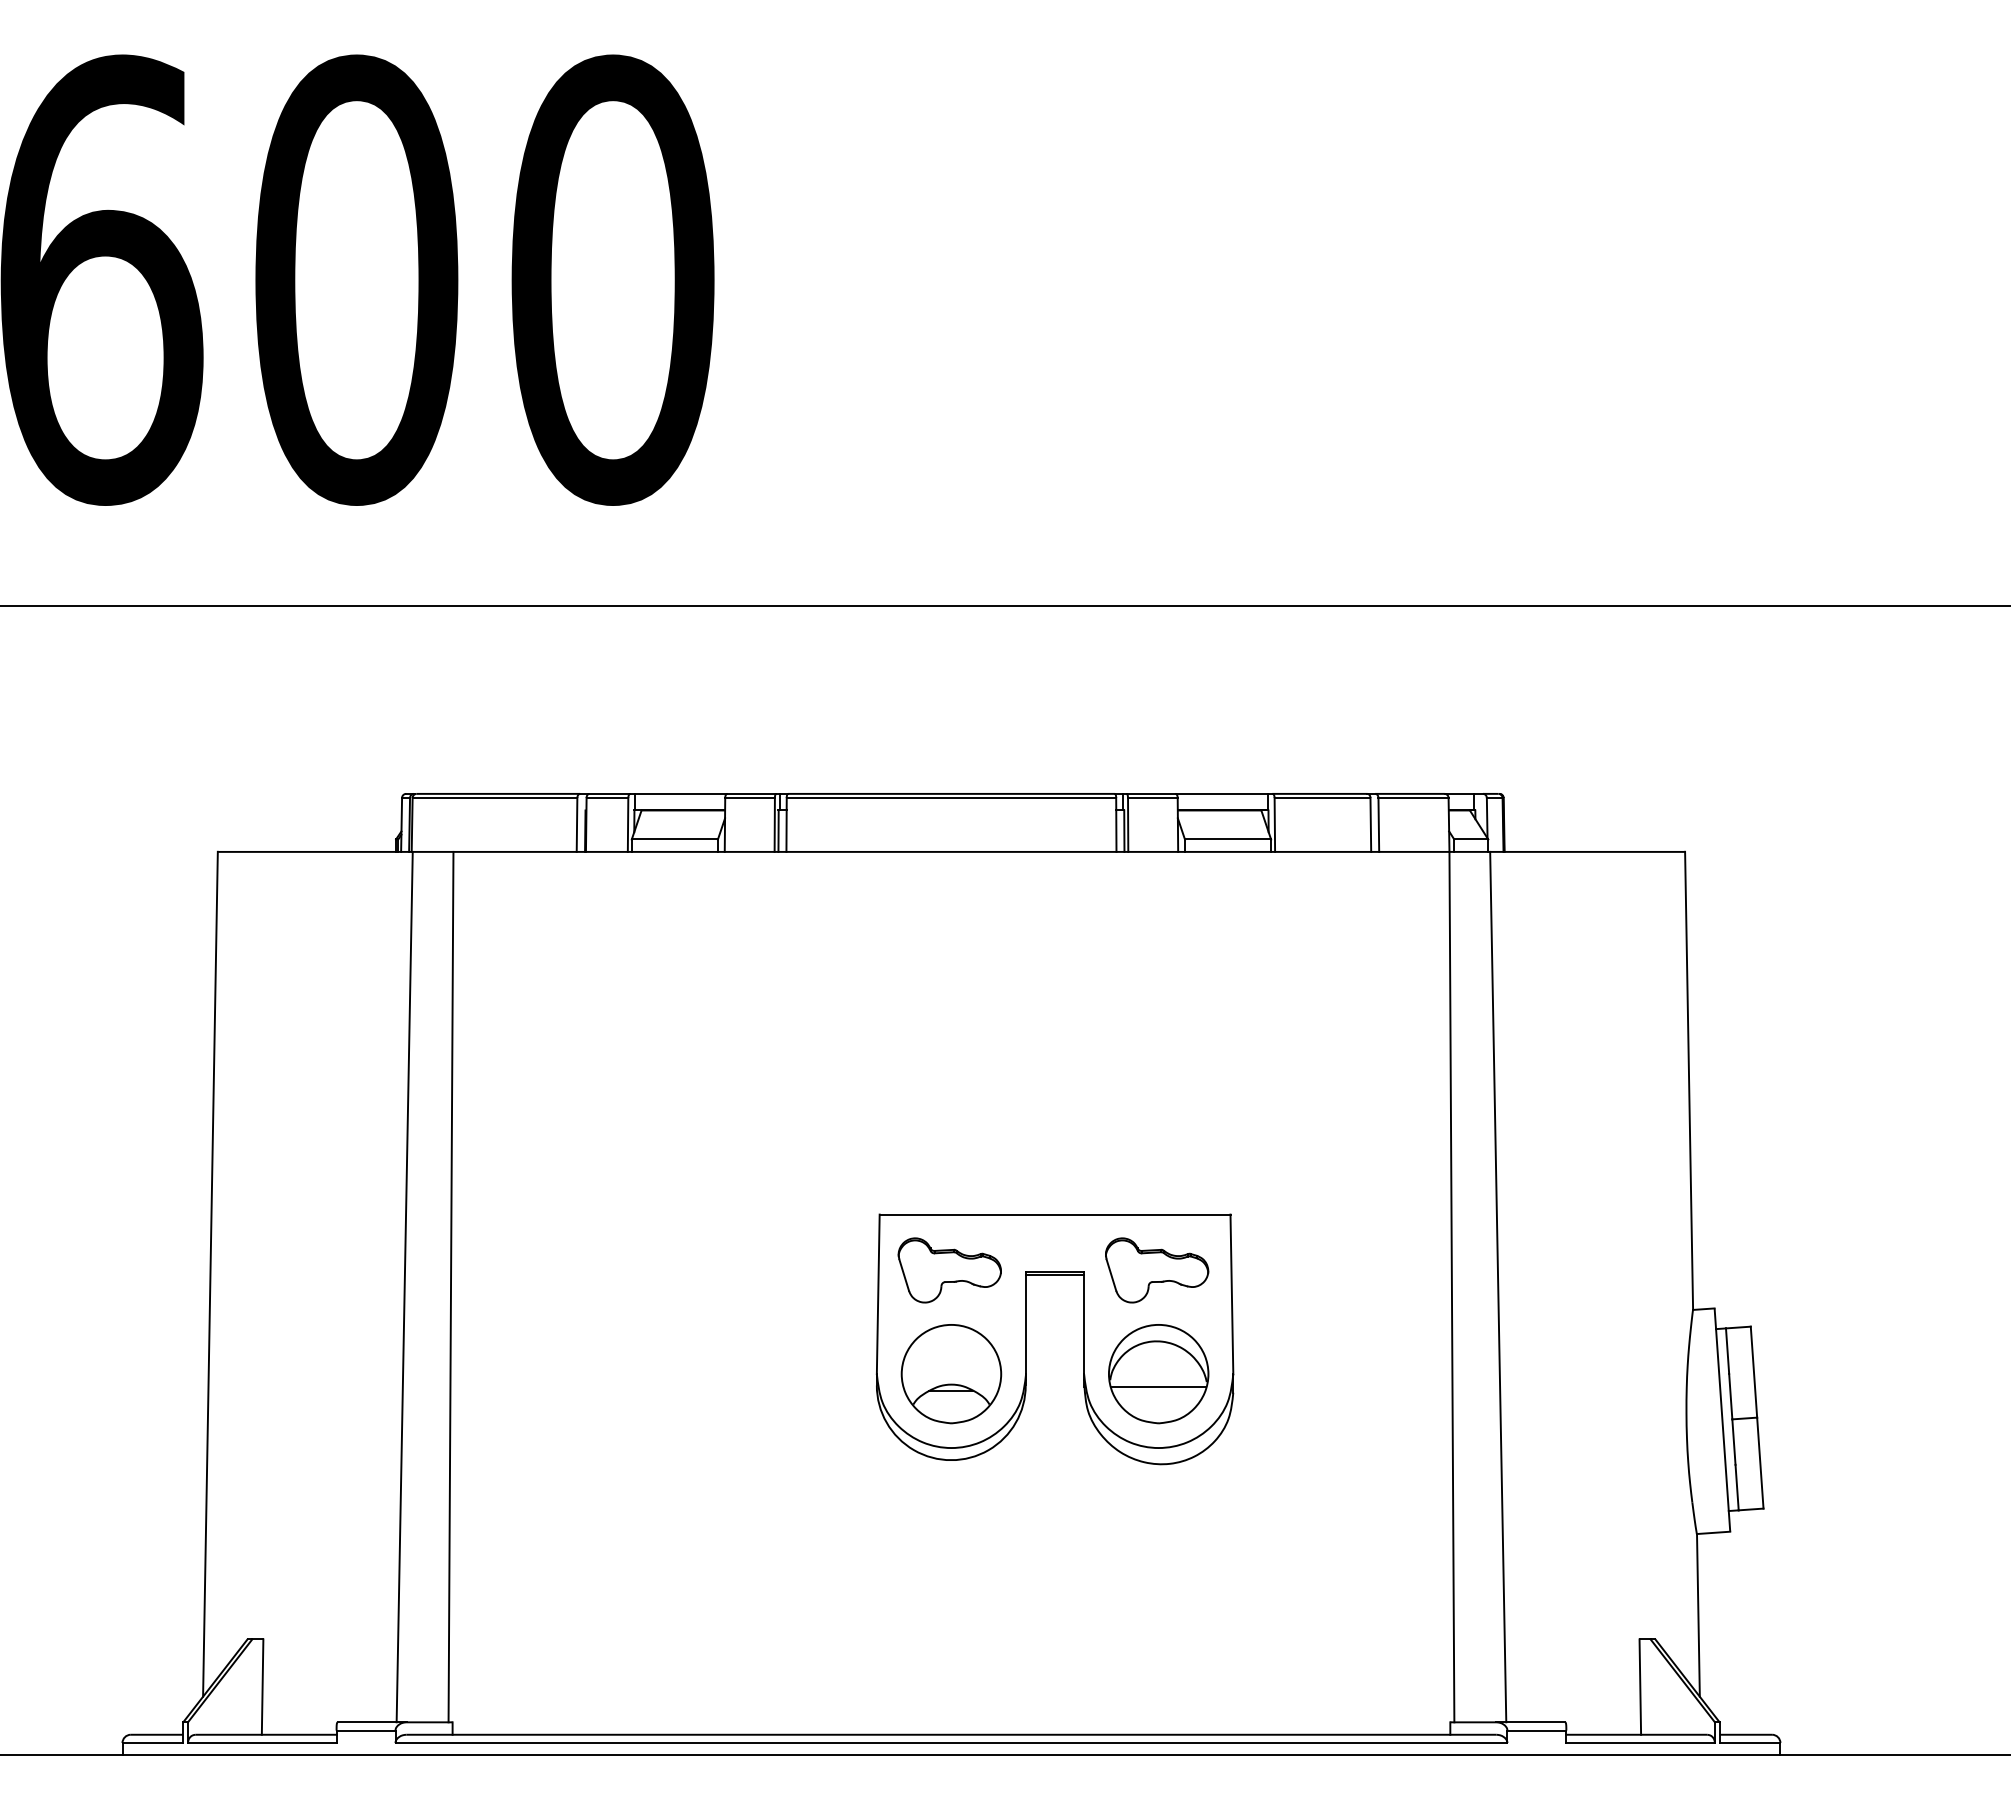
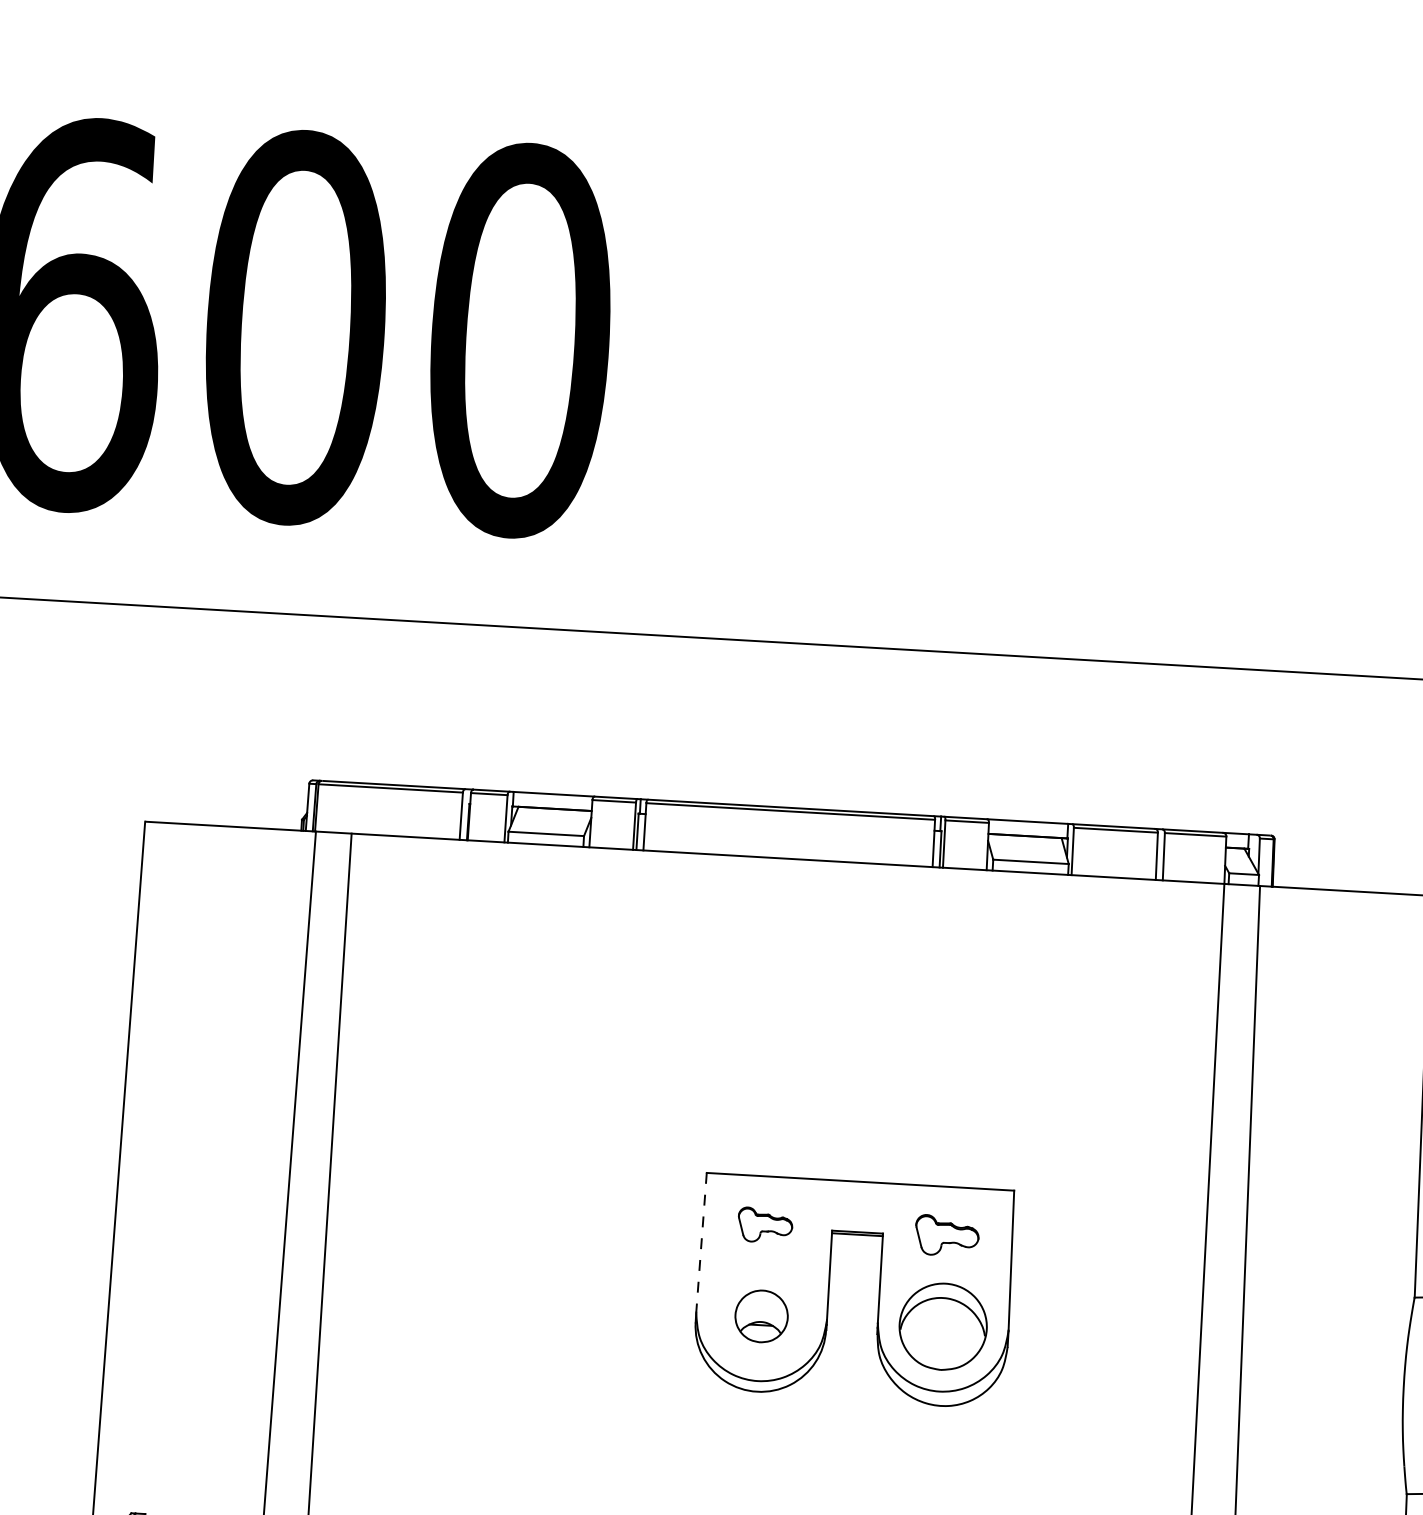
part: (949, 1270) -> (765, 1225), size x0.6
part: (1157, 1270) -> (947, 1235), size x0.7
line: (878, 1294) -> (701, 1242), solid -> dashed
part: (951, 1374) -> (761, 1316), size x0.6
line: (1159, 1387) -> (943, 1338), removed

